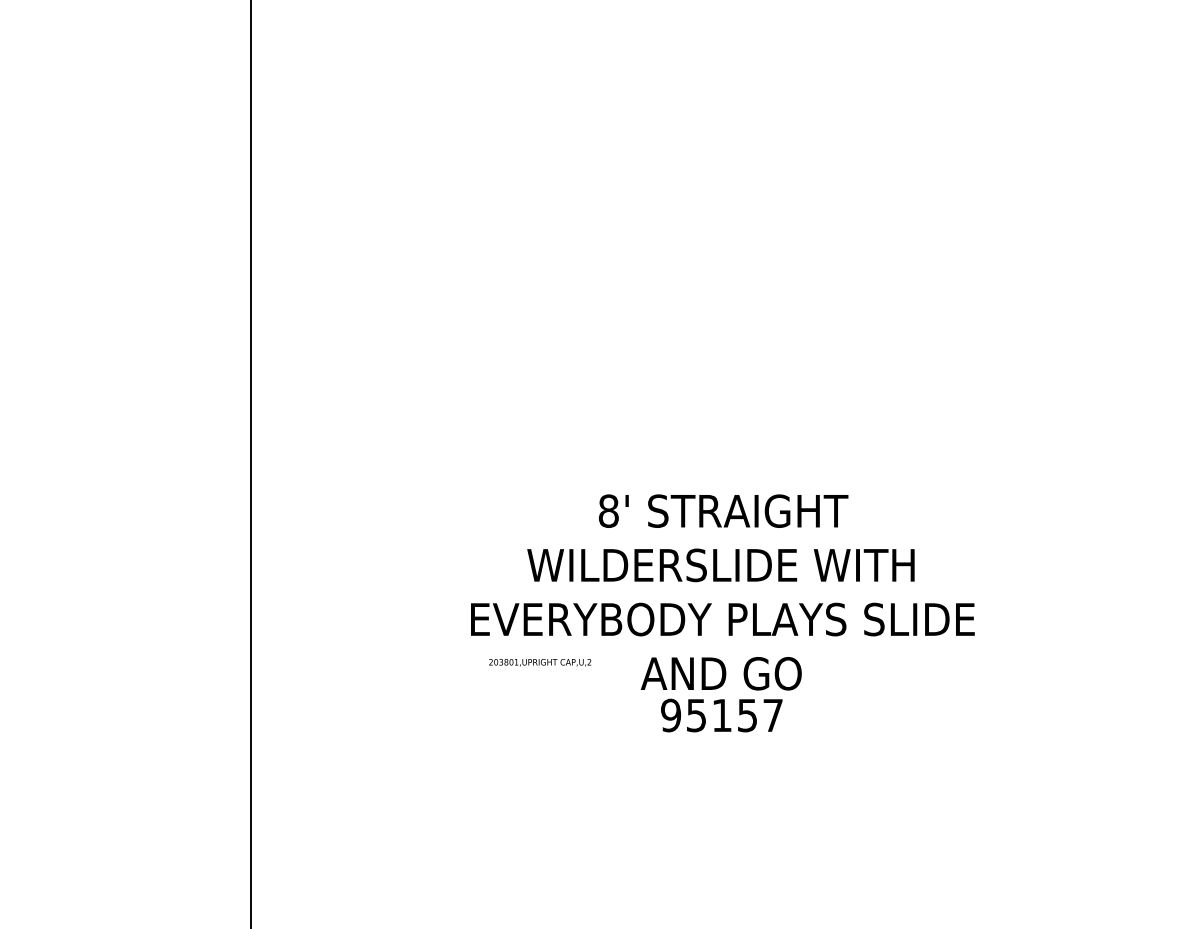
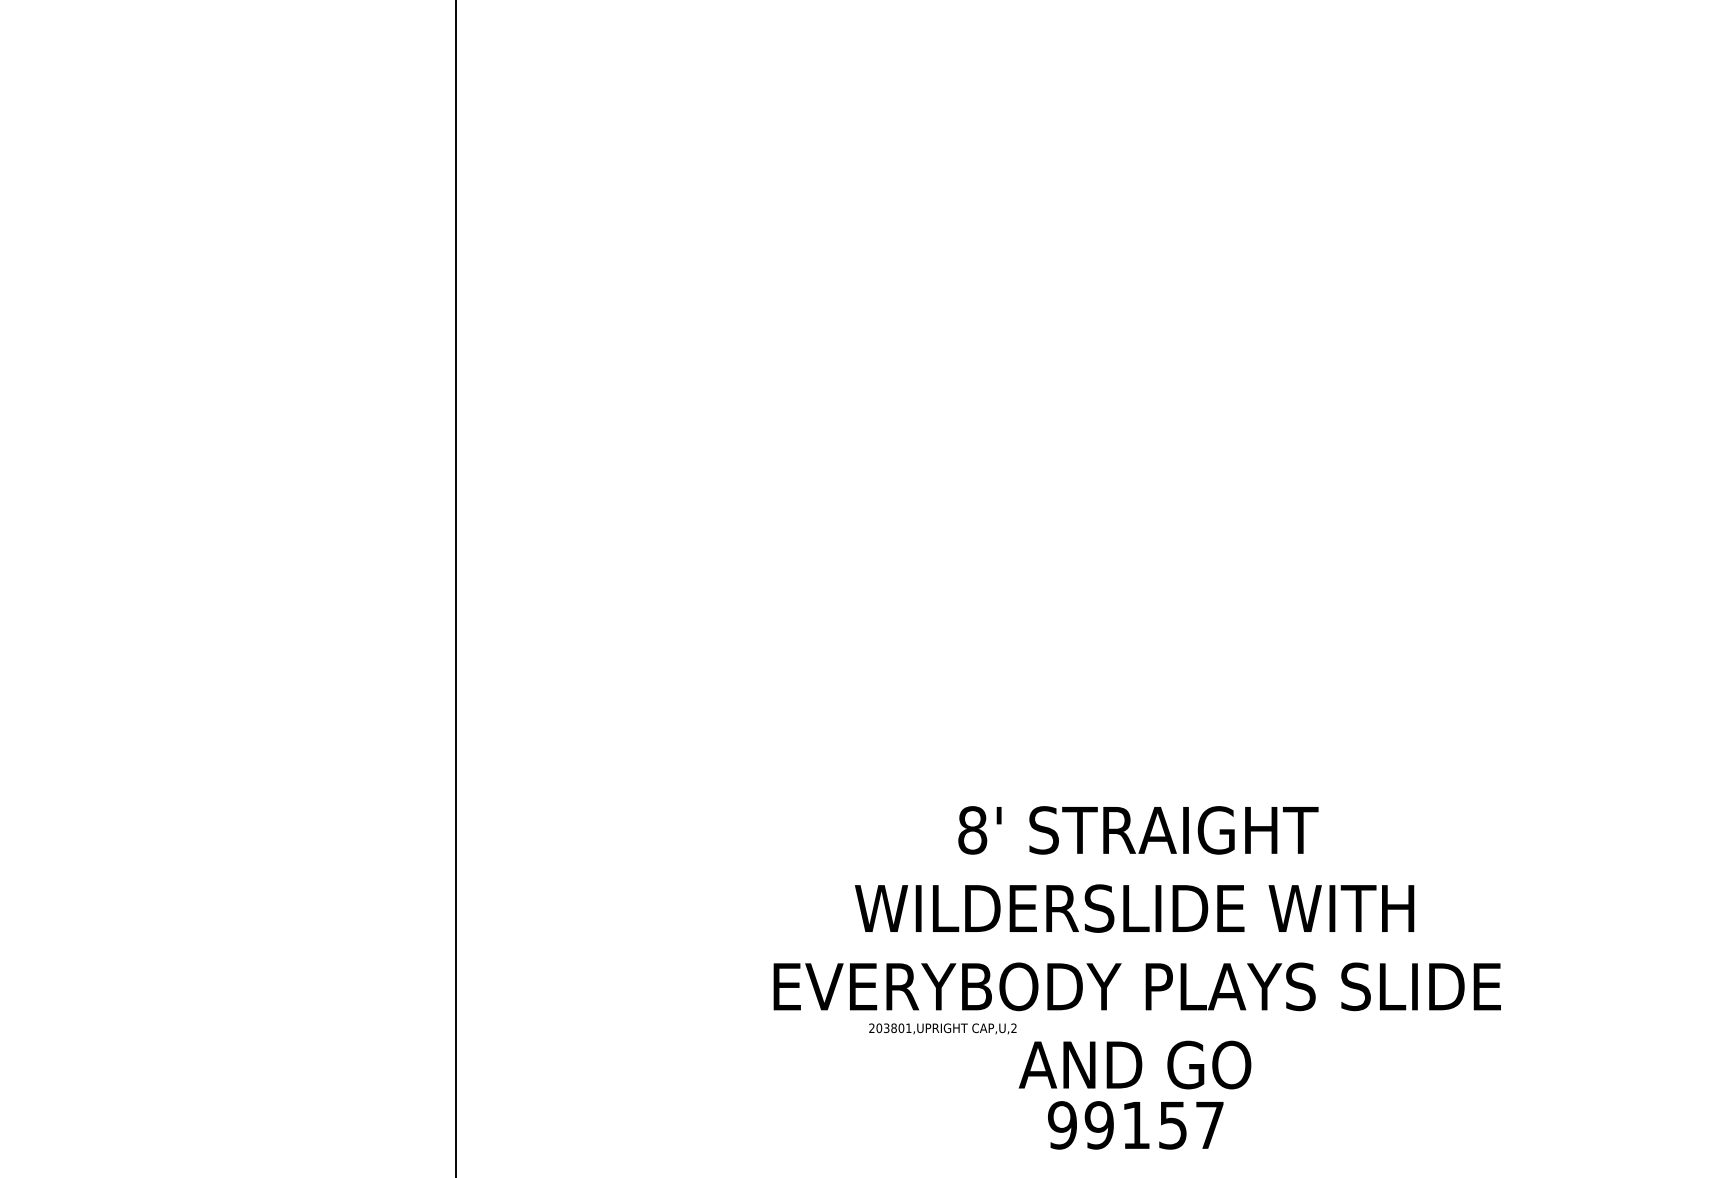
text: (540, 662) -> (943, 1028), moved
text: (696, 715) -> (1099, 1125), 95157 -> 99157

